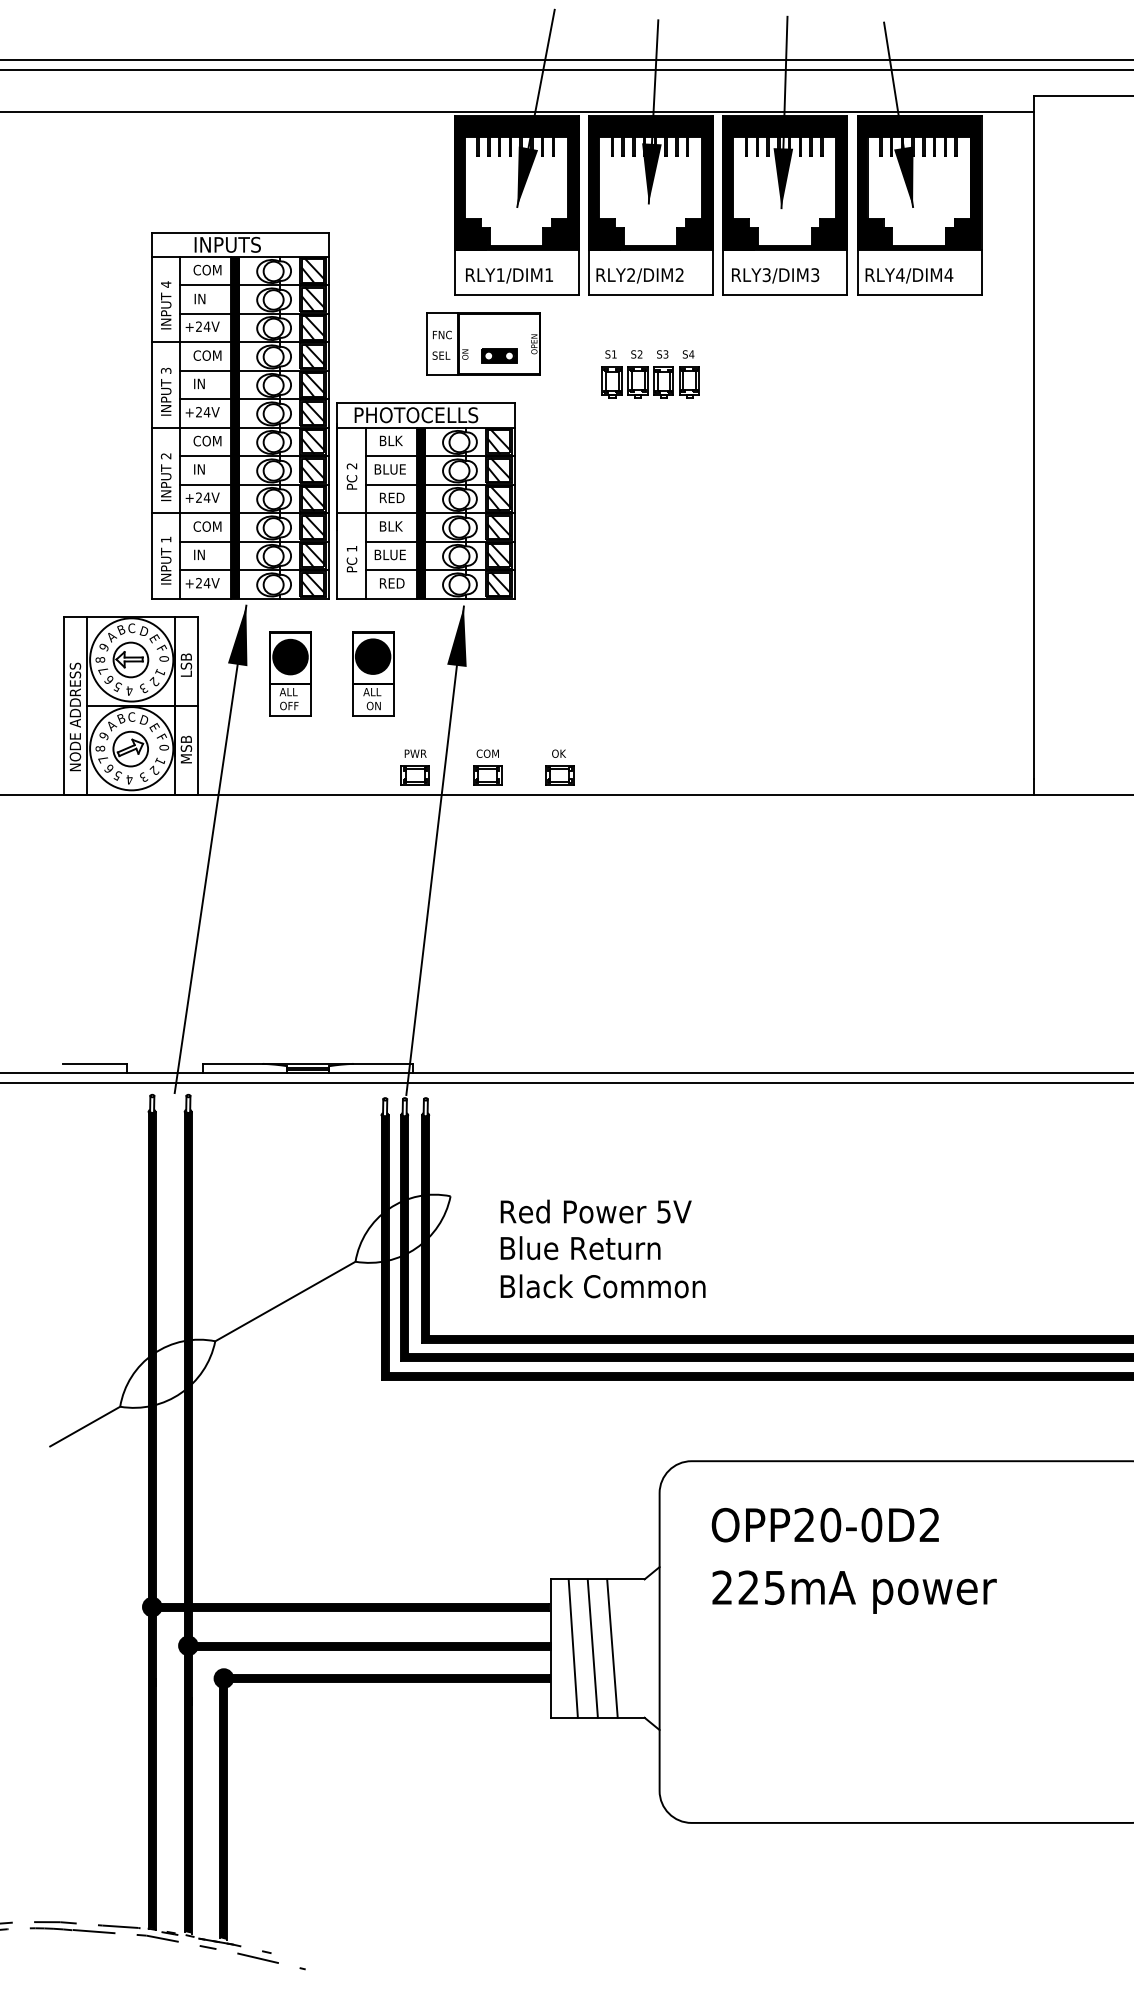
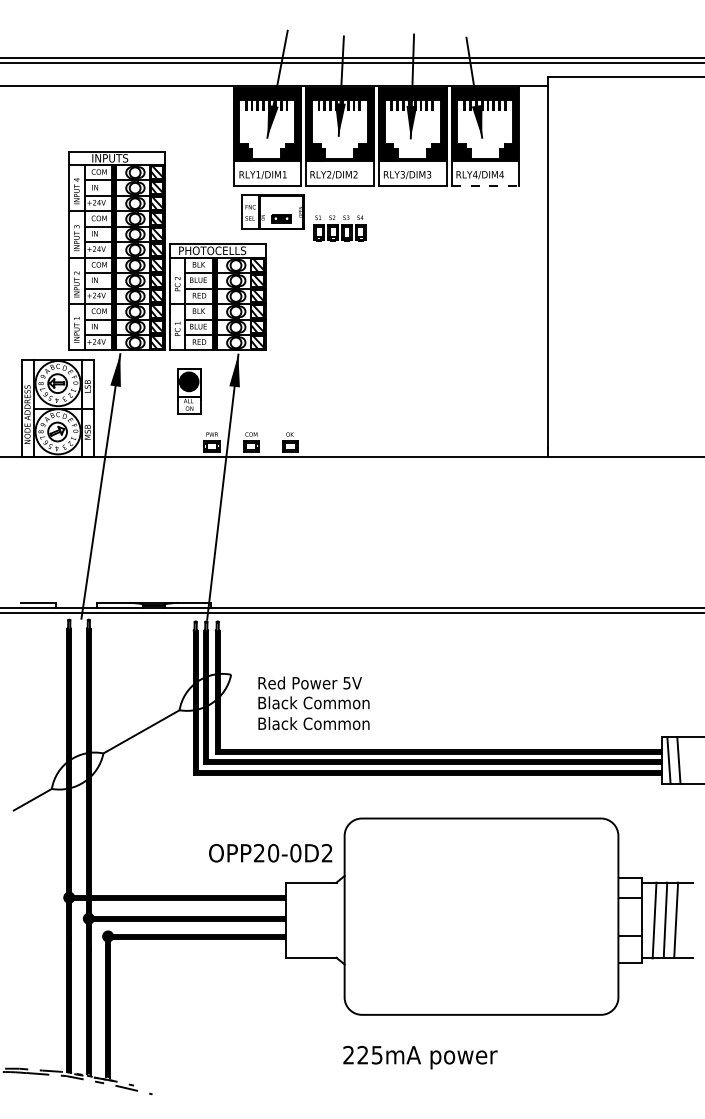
line: (919, 294) -> (485, 185), solid -> dashed
part: (482, 342) -> (272, 211), moved
part: (290, 674) -> (144, 391), removed
text: (615, 1247) -> (320, 702), Blue Return -> Black Common
text: (825, 1523) -> (270, 852), moved
text: (854, 1591) -> (420, 1057), moved
line: (572, 1647) -> (297, 919), removed
line: (593, 1647) -> (308, 919), removed
line: (611, 1647) -> (318, 919), removed

